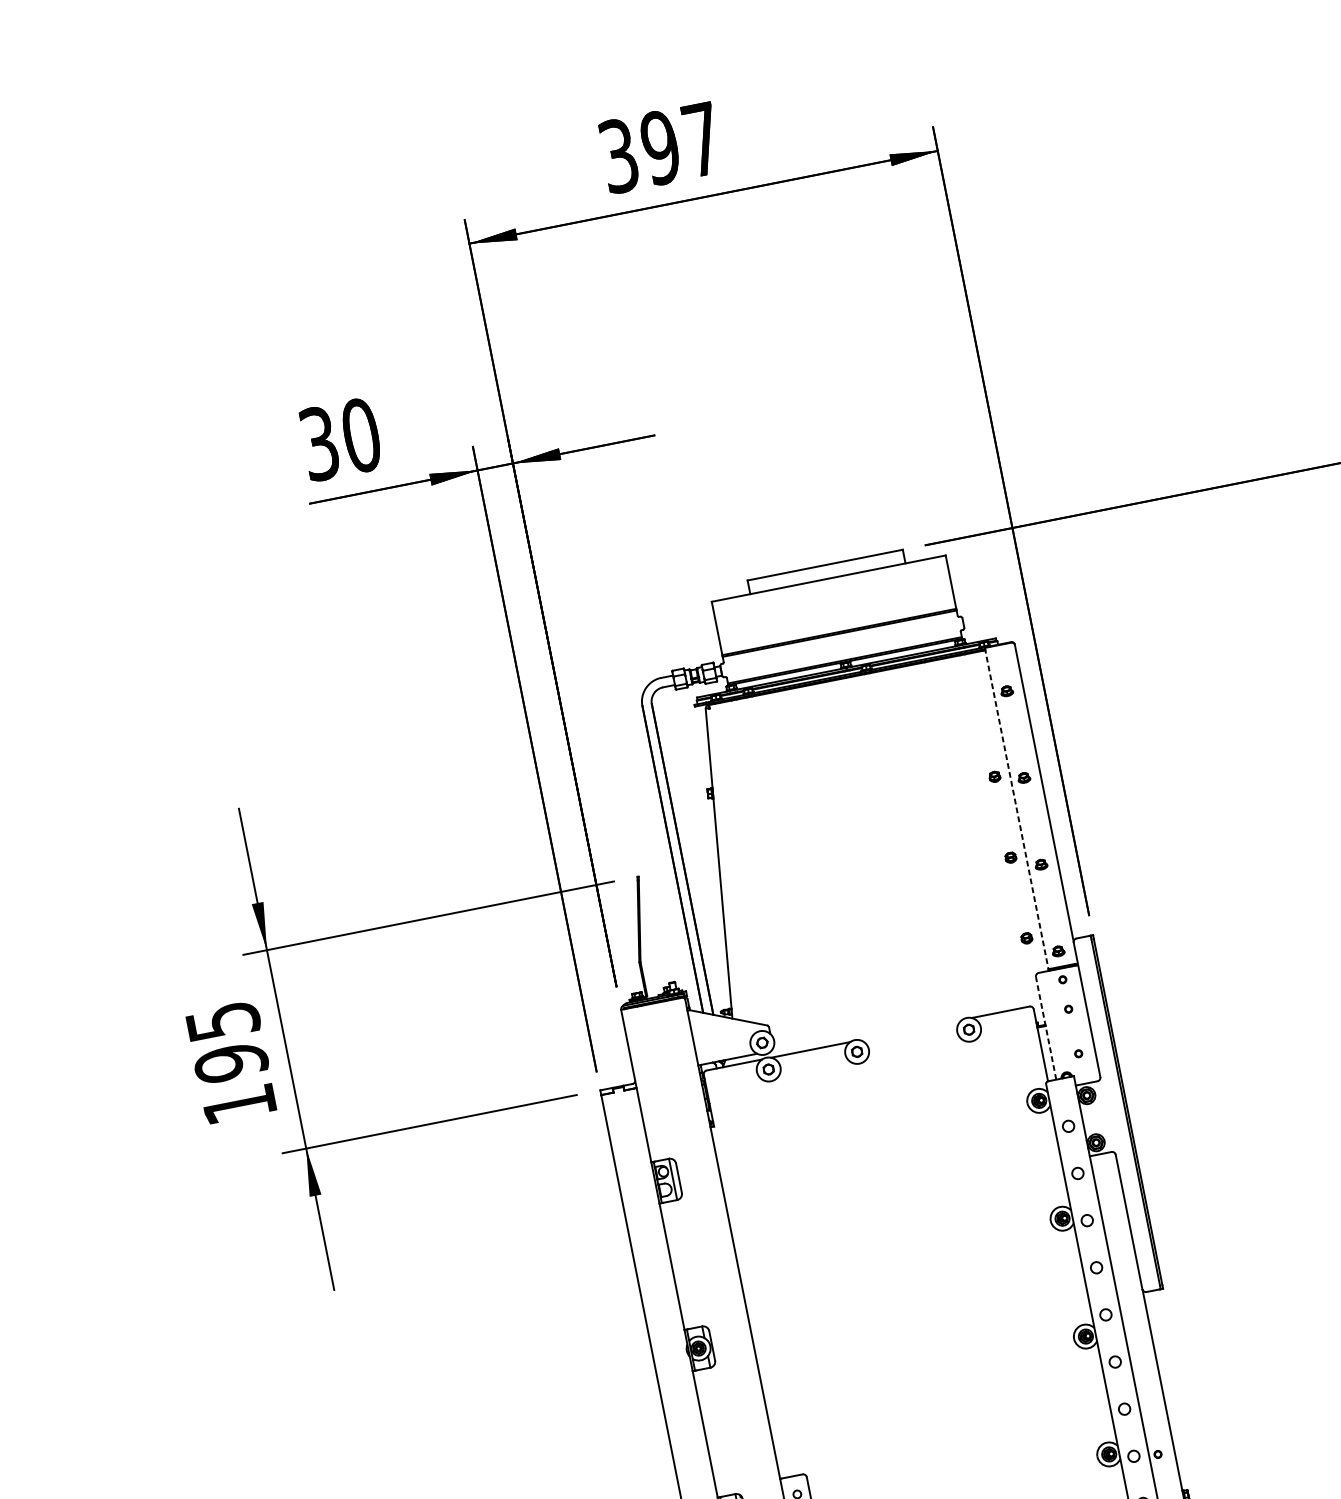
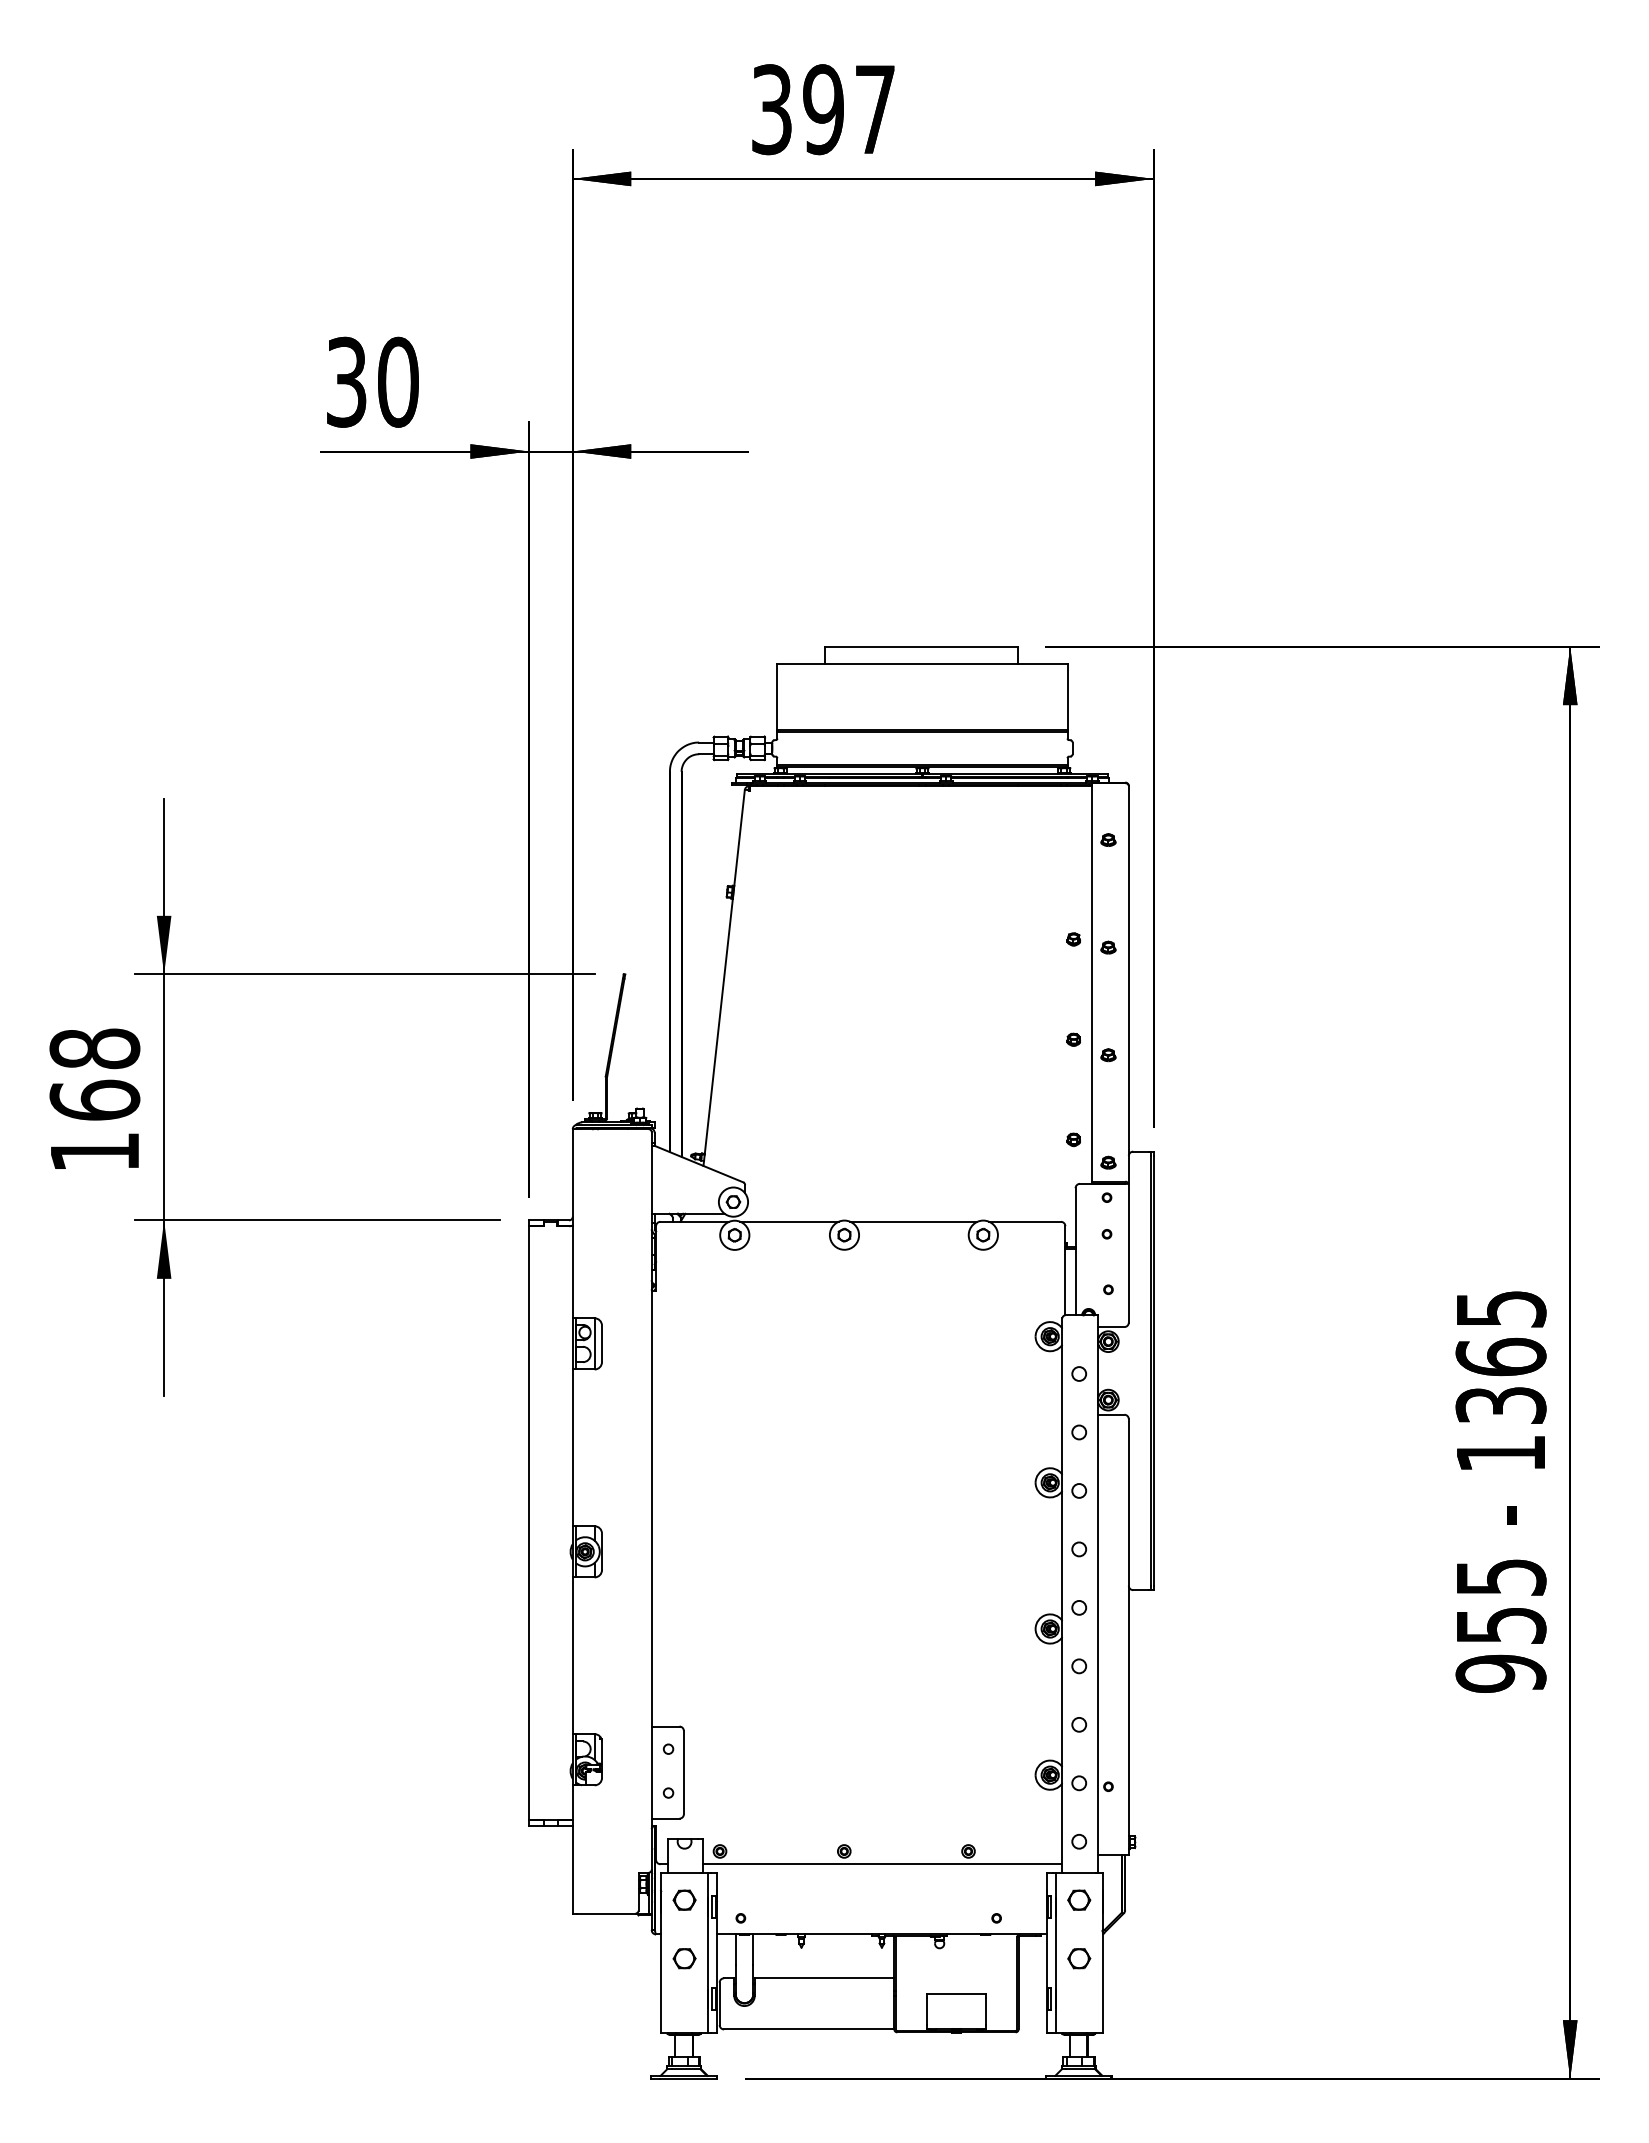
line: (1016, 808) -> (1092, 982), dashed -> solid
line: (1046, 1028) -> (1075, 1251), dashed -> solid
line: (910, 1029) -> (913, 1221), added
text: (226, 1042) -> (94, 1074), 195 -> 168

